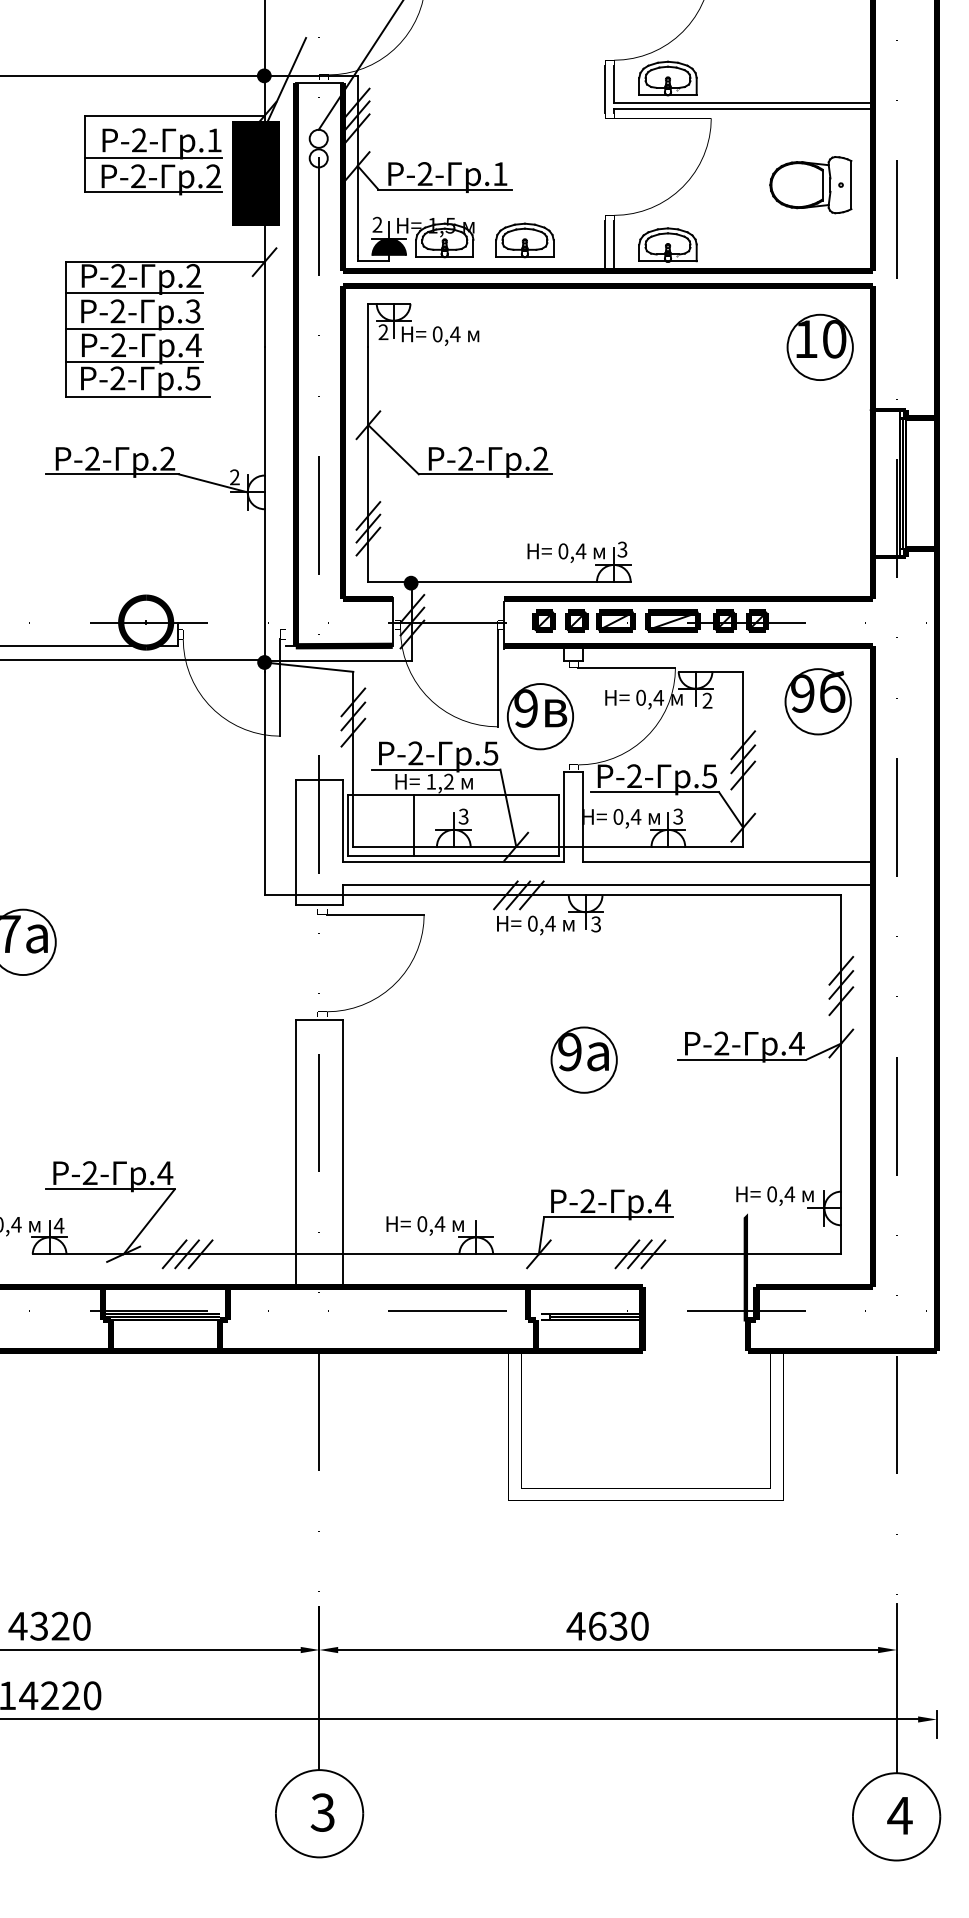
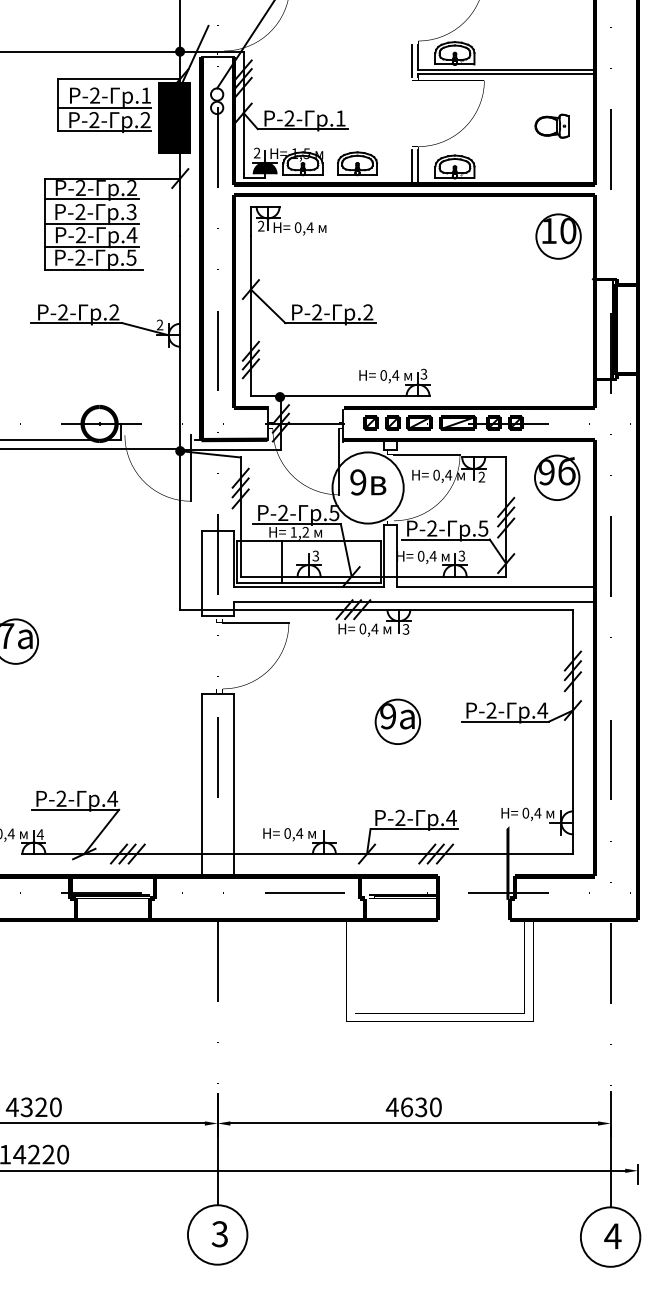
part: (809, 185) -> (551, 126), size x0.6
circle: (539, 715) -> (367, 487), size x1.6

